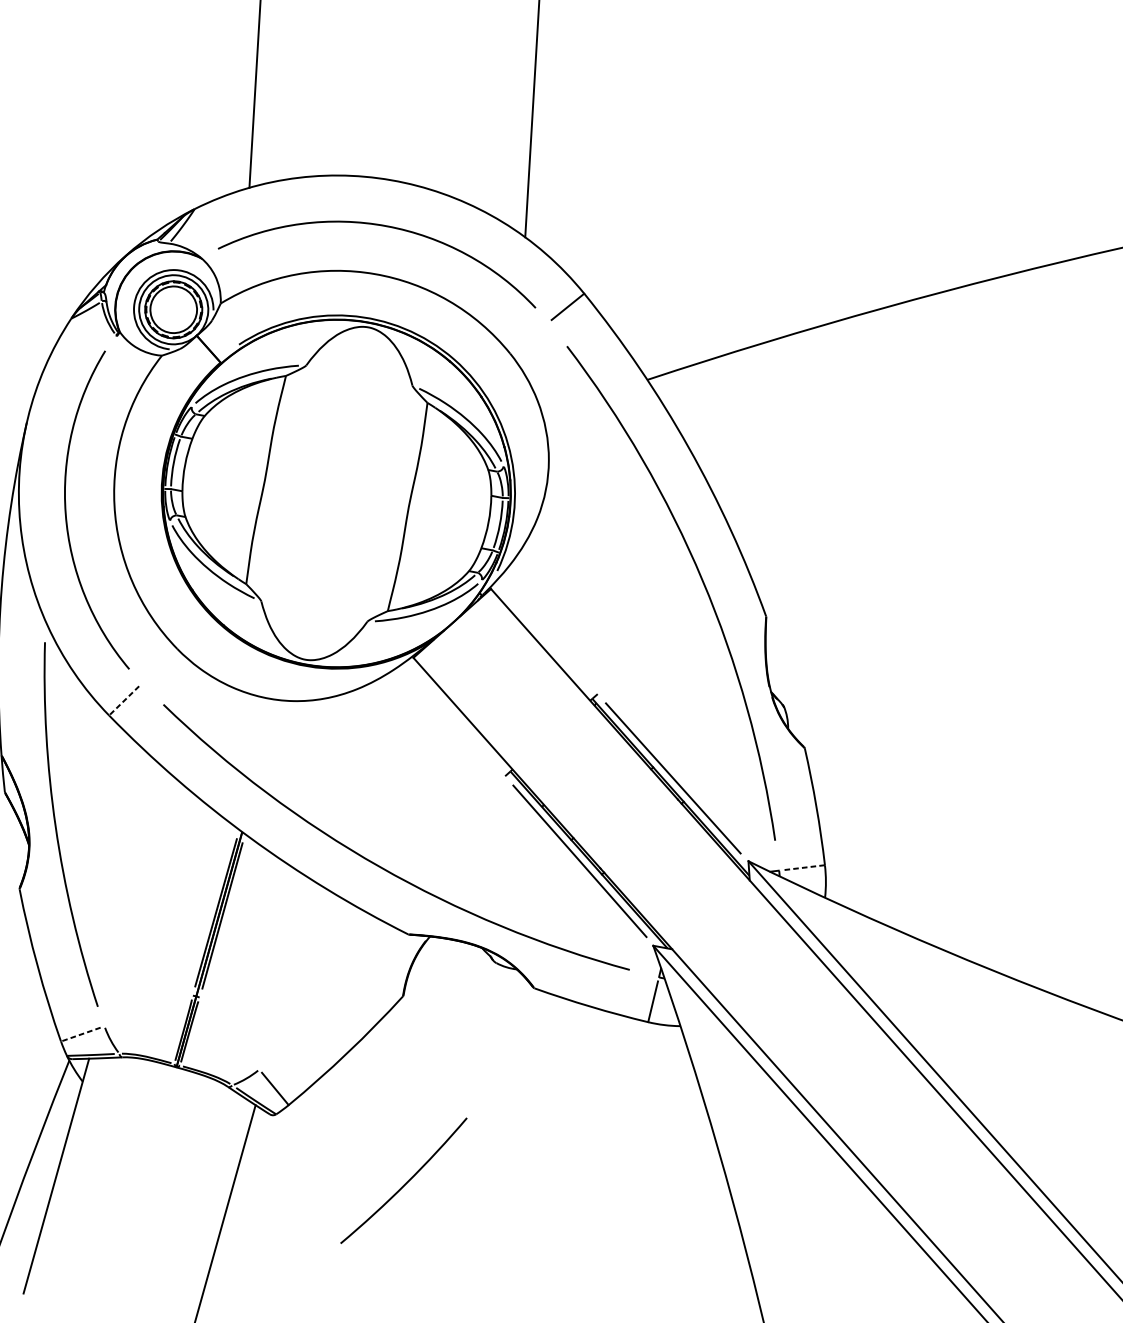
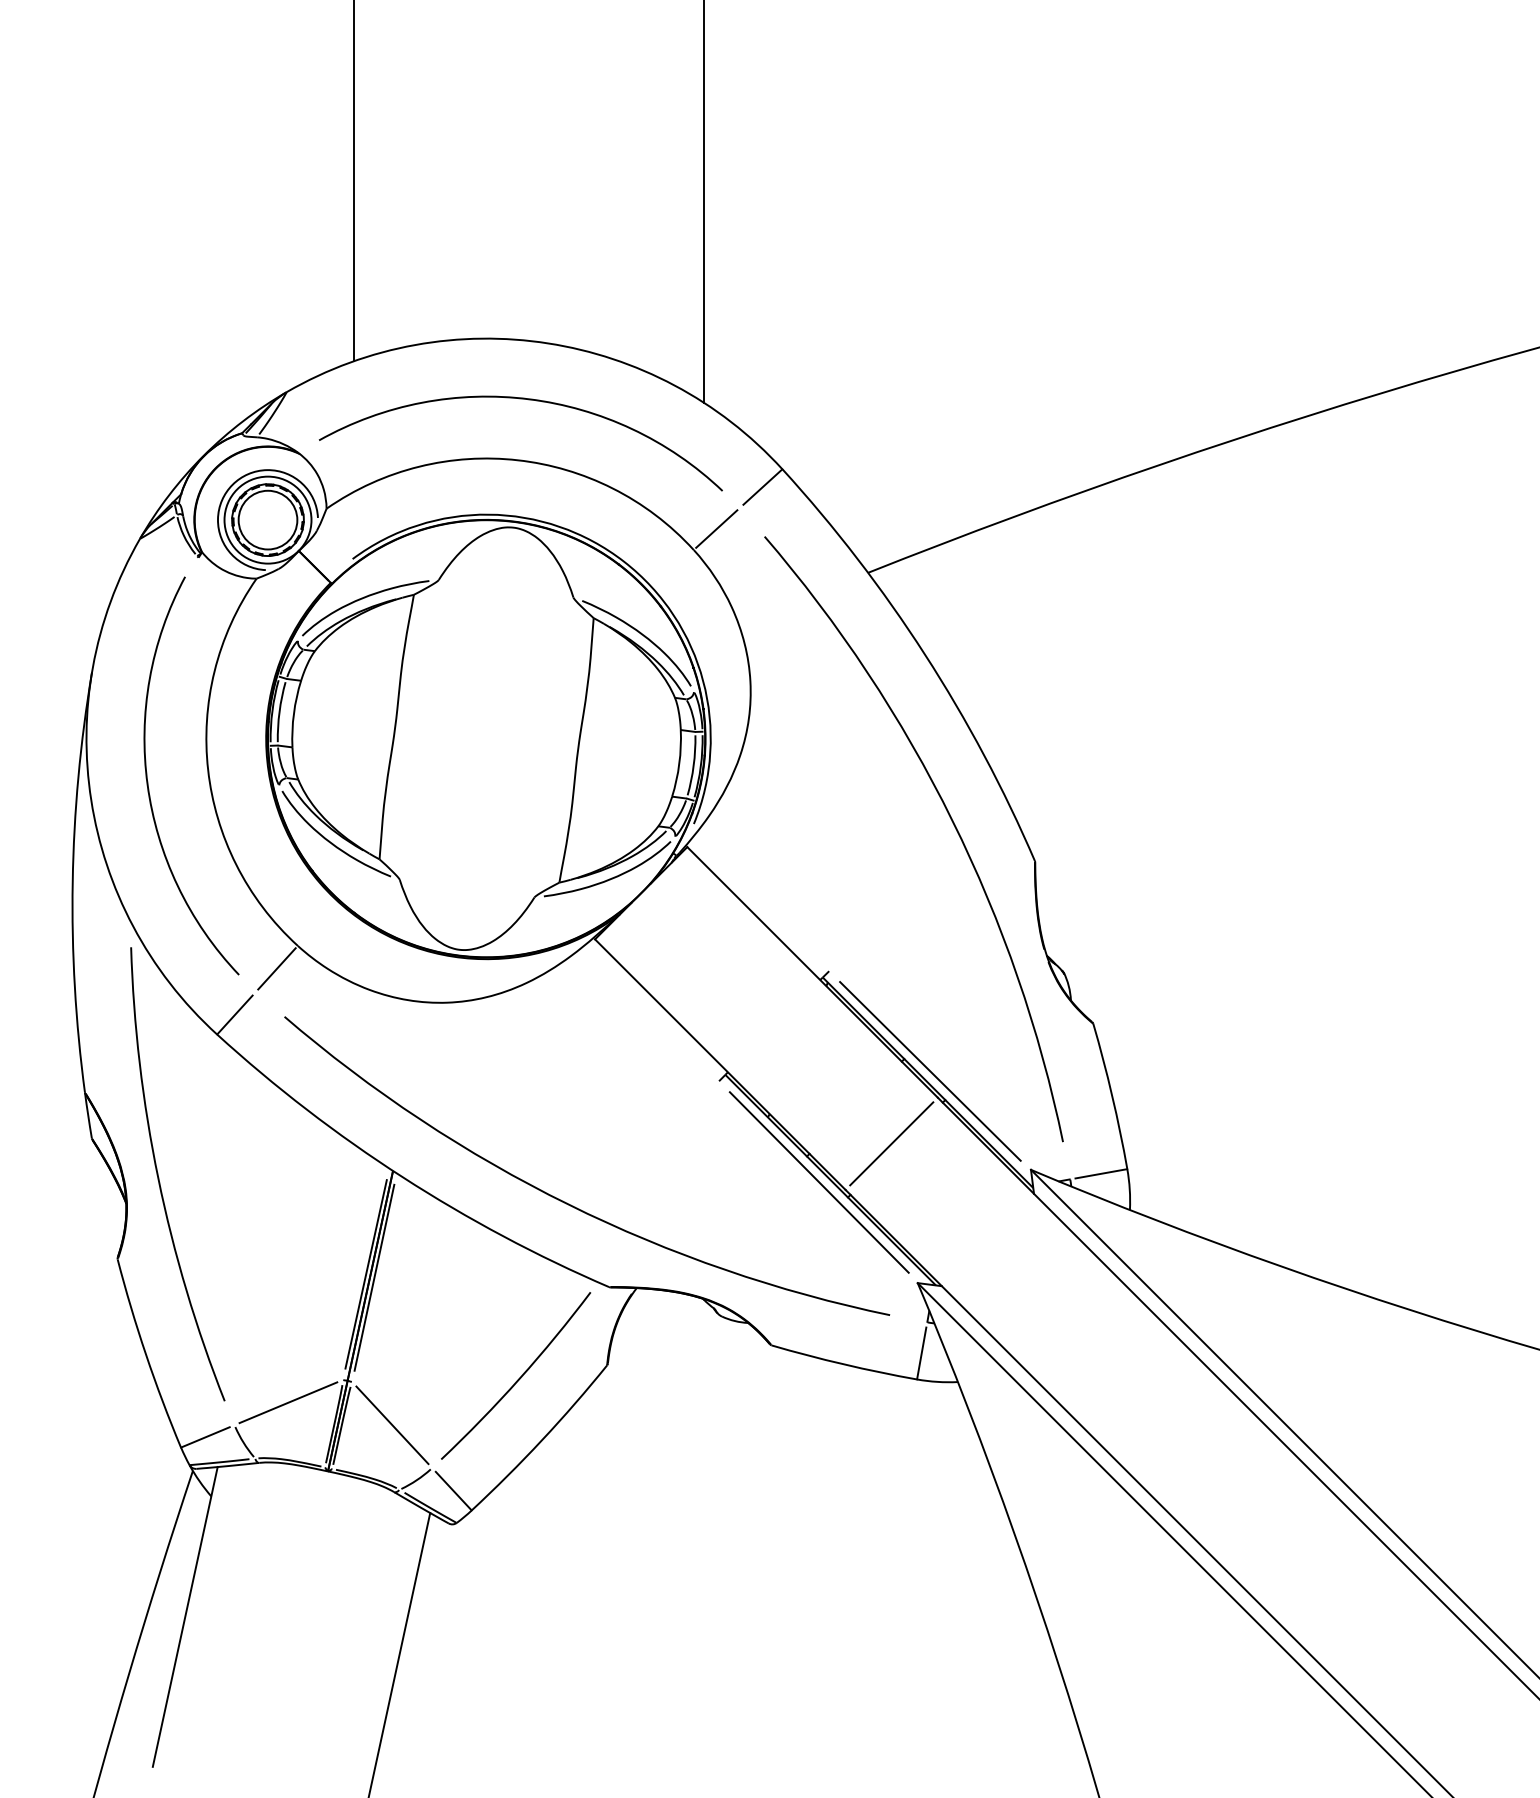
line: (529, 337) -> (716, 528), added
line: (159, 665) -> (276, 968), added
line: (123, 701) -> (234, 1015), dashed -> solid
line: (639, 833) -> (891, 1143), added
line: (803, 867) -> (1100, 1173), dashed -> solid
line: (148, 1010) -> (288, 1402), added
line: (229, 1033) -> (392, 1425), added
line: (80, 1034) -> (205, 1437), dashed -> solid
arc: (406, 1182) -> (519, 1377), moved

